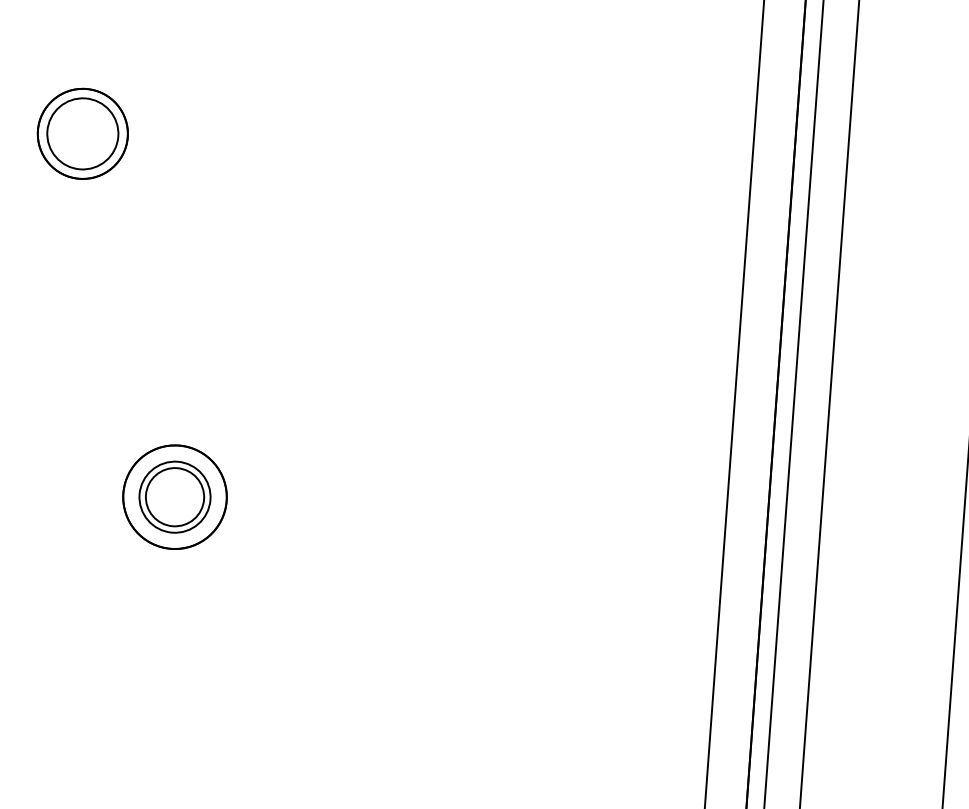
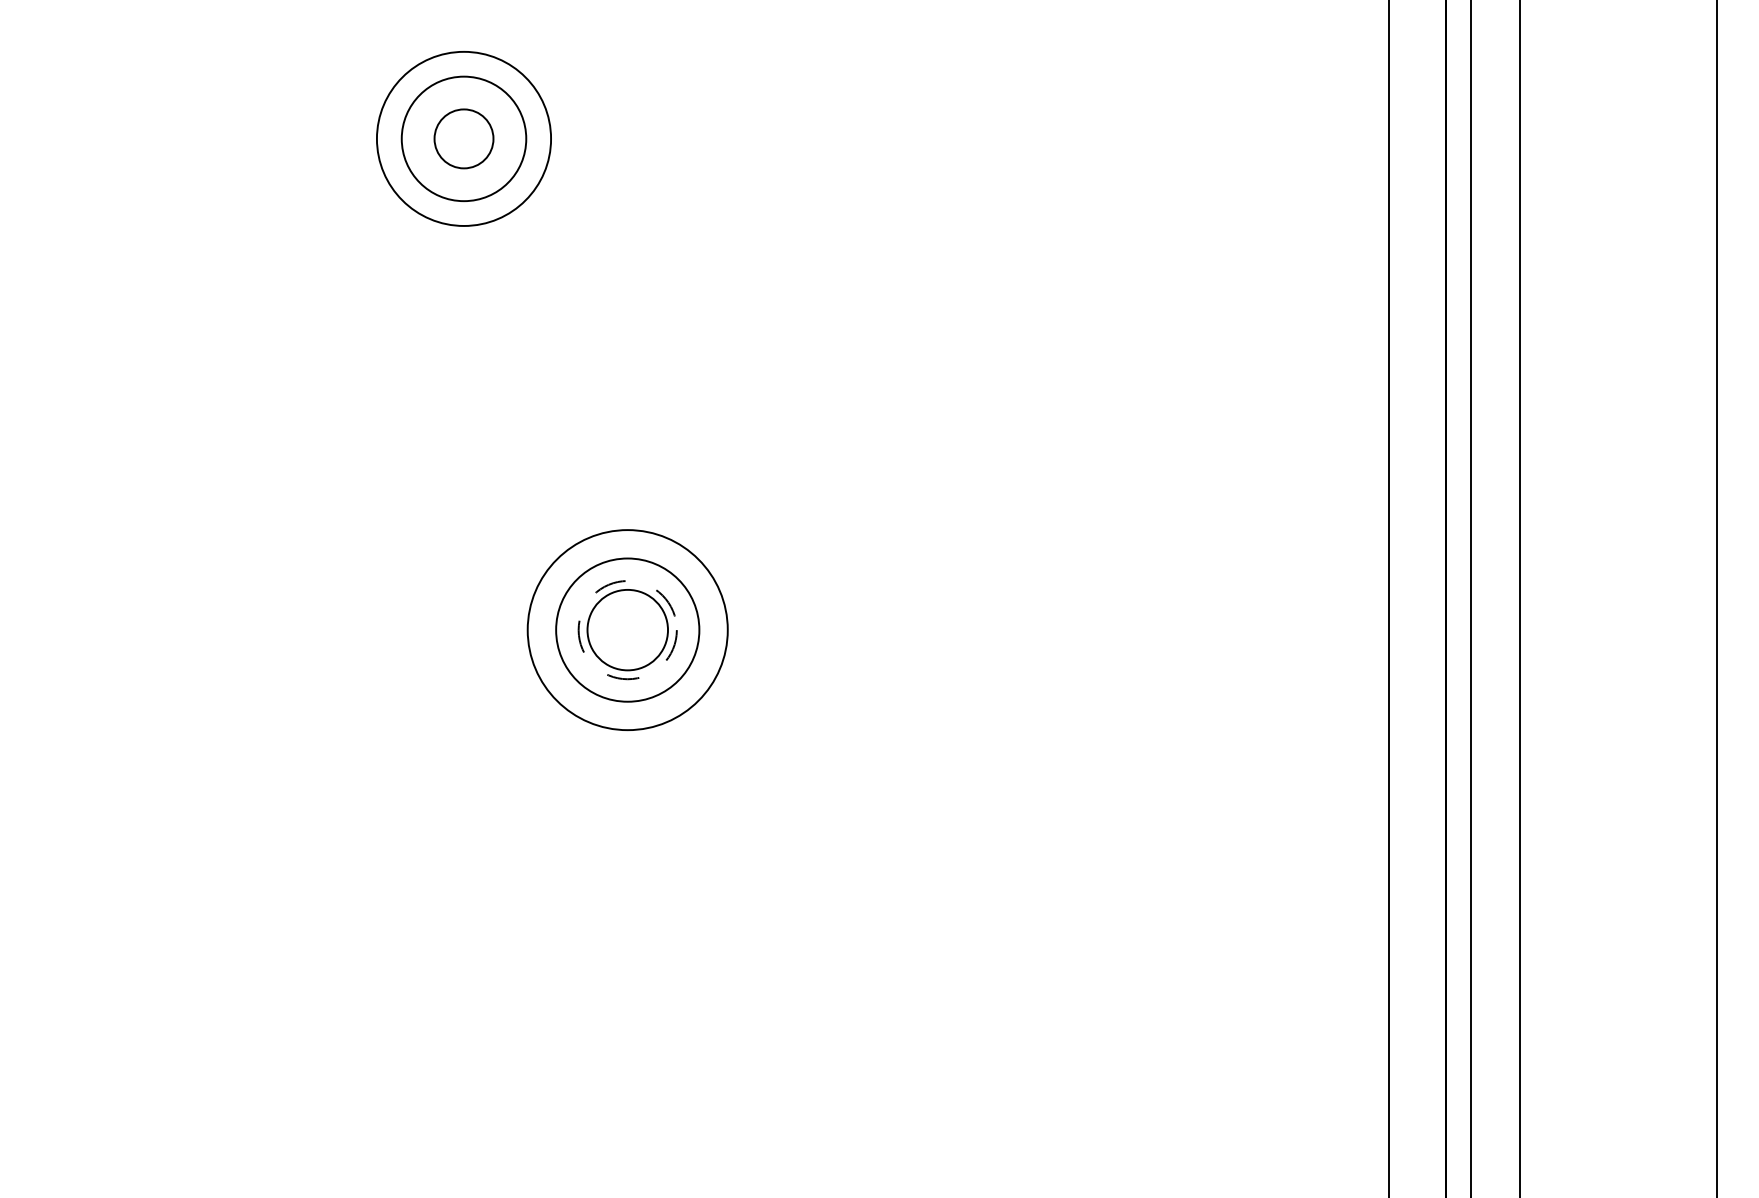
circle: (82, 133) -> (463, 138), size x0.6
circle: (82, 133) -> (463, 138), size x1.4
circle: (174, 496) -> (627, 629), size x1.4
circle: (174, 497) -> (627, 630), solid -> dashed

